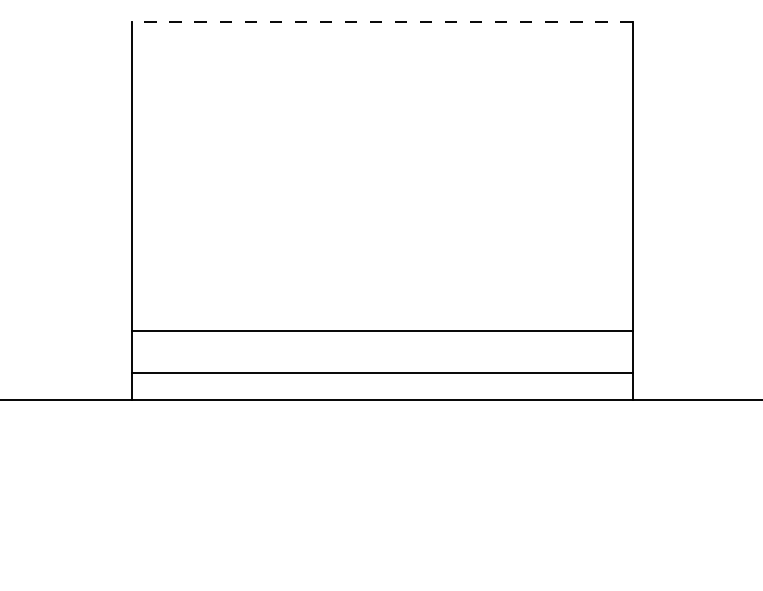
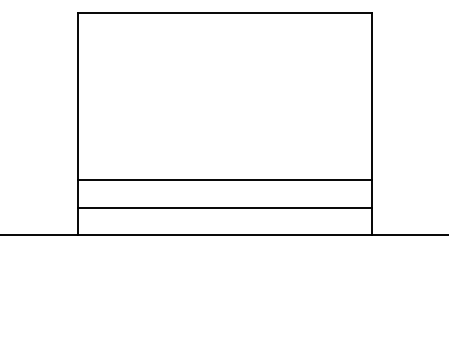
line: (381, 21) -> (224, 12), dashed -> solid
line: (381, 332) -> (224, 180), moved
line: (381, 372) -> (224, 207), moved

